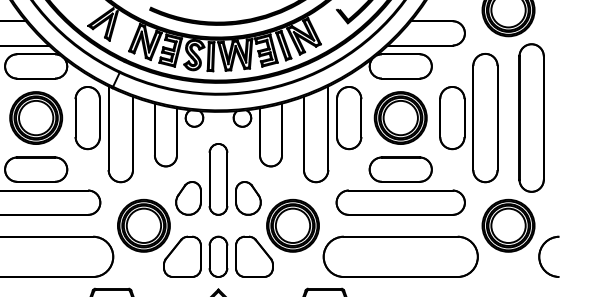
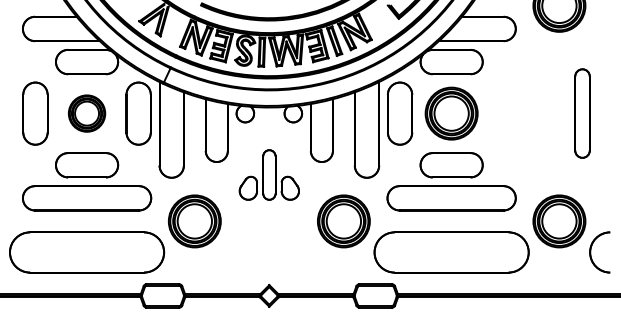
part: (35, 117) -> (86, 113), size x0.7
part: (468, 117) -> (519, 113), removed
part: (531, 117) -> (582, 113), size x0.6
part: (218, 178) -> (269, 174), size x0.7
part: (218, 256) -> (269, 252), removed

